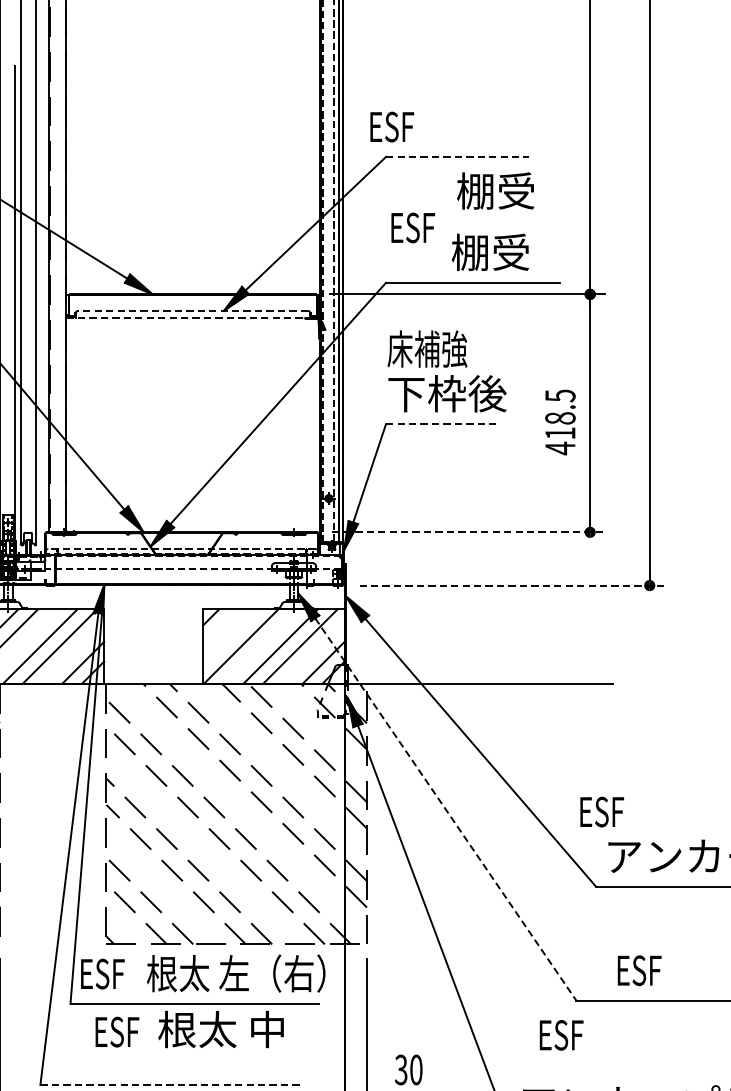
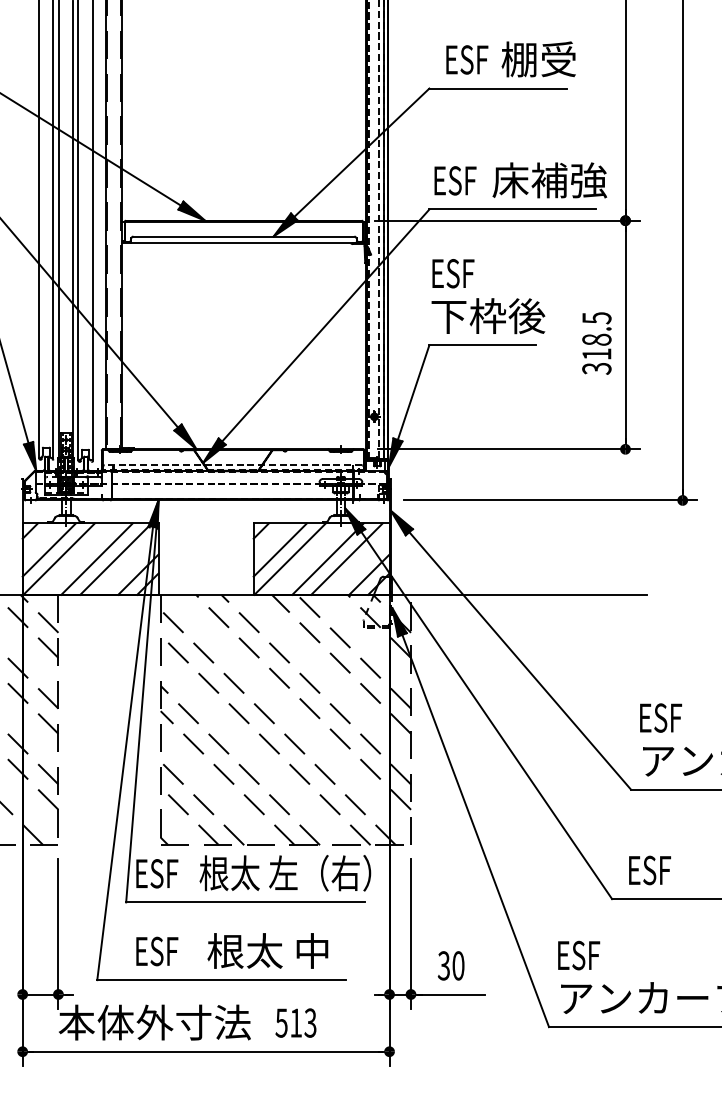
text: (392, 126) -> (467, 59), moved
line: (457, 156) -> (498, 88), dashed -> solid
text: (495, 191) -> (538, 59), moved
text: (413, 227) -> (455, 180), moved
text: (511, 252) -> (549, 180), 棚受 -> 床補強
line: (192, 310) -> (243, 236), dashed -> solid
line: (193, 318) -> (244, 243), dashed -> solid
text: (426, 349) -> (468, 273), 床補強 -> ESF
line: (442, 424) -> (483, 345), dashed -> solid
text: (559, 448) -> (596, 368), 418.5 -> 318.5
line: (469, 532) -> (509, 449), dashed -> solid
line: (512, 585) -> (550, 500), dashed -> solid
line: (230, 636) -> (279, 549), added
line: (446, 809) -> (487, 715), dashed -> solid
text: (601, 811) -> (660, 717), moved
text: (639, 970) -> (649, 870), moved
text: (220, 1029) -> (267, 950), moved
text: (117, 1032) -> (157, 951), moved
text: (562, 1035) -> (579, 955), moved
line: (169, 1085) -> (221, 980), dashed -> solid

